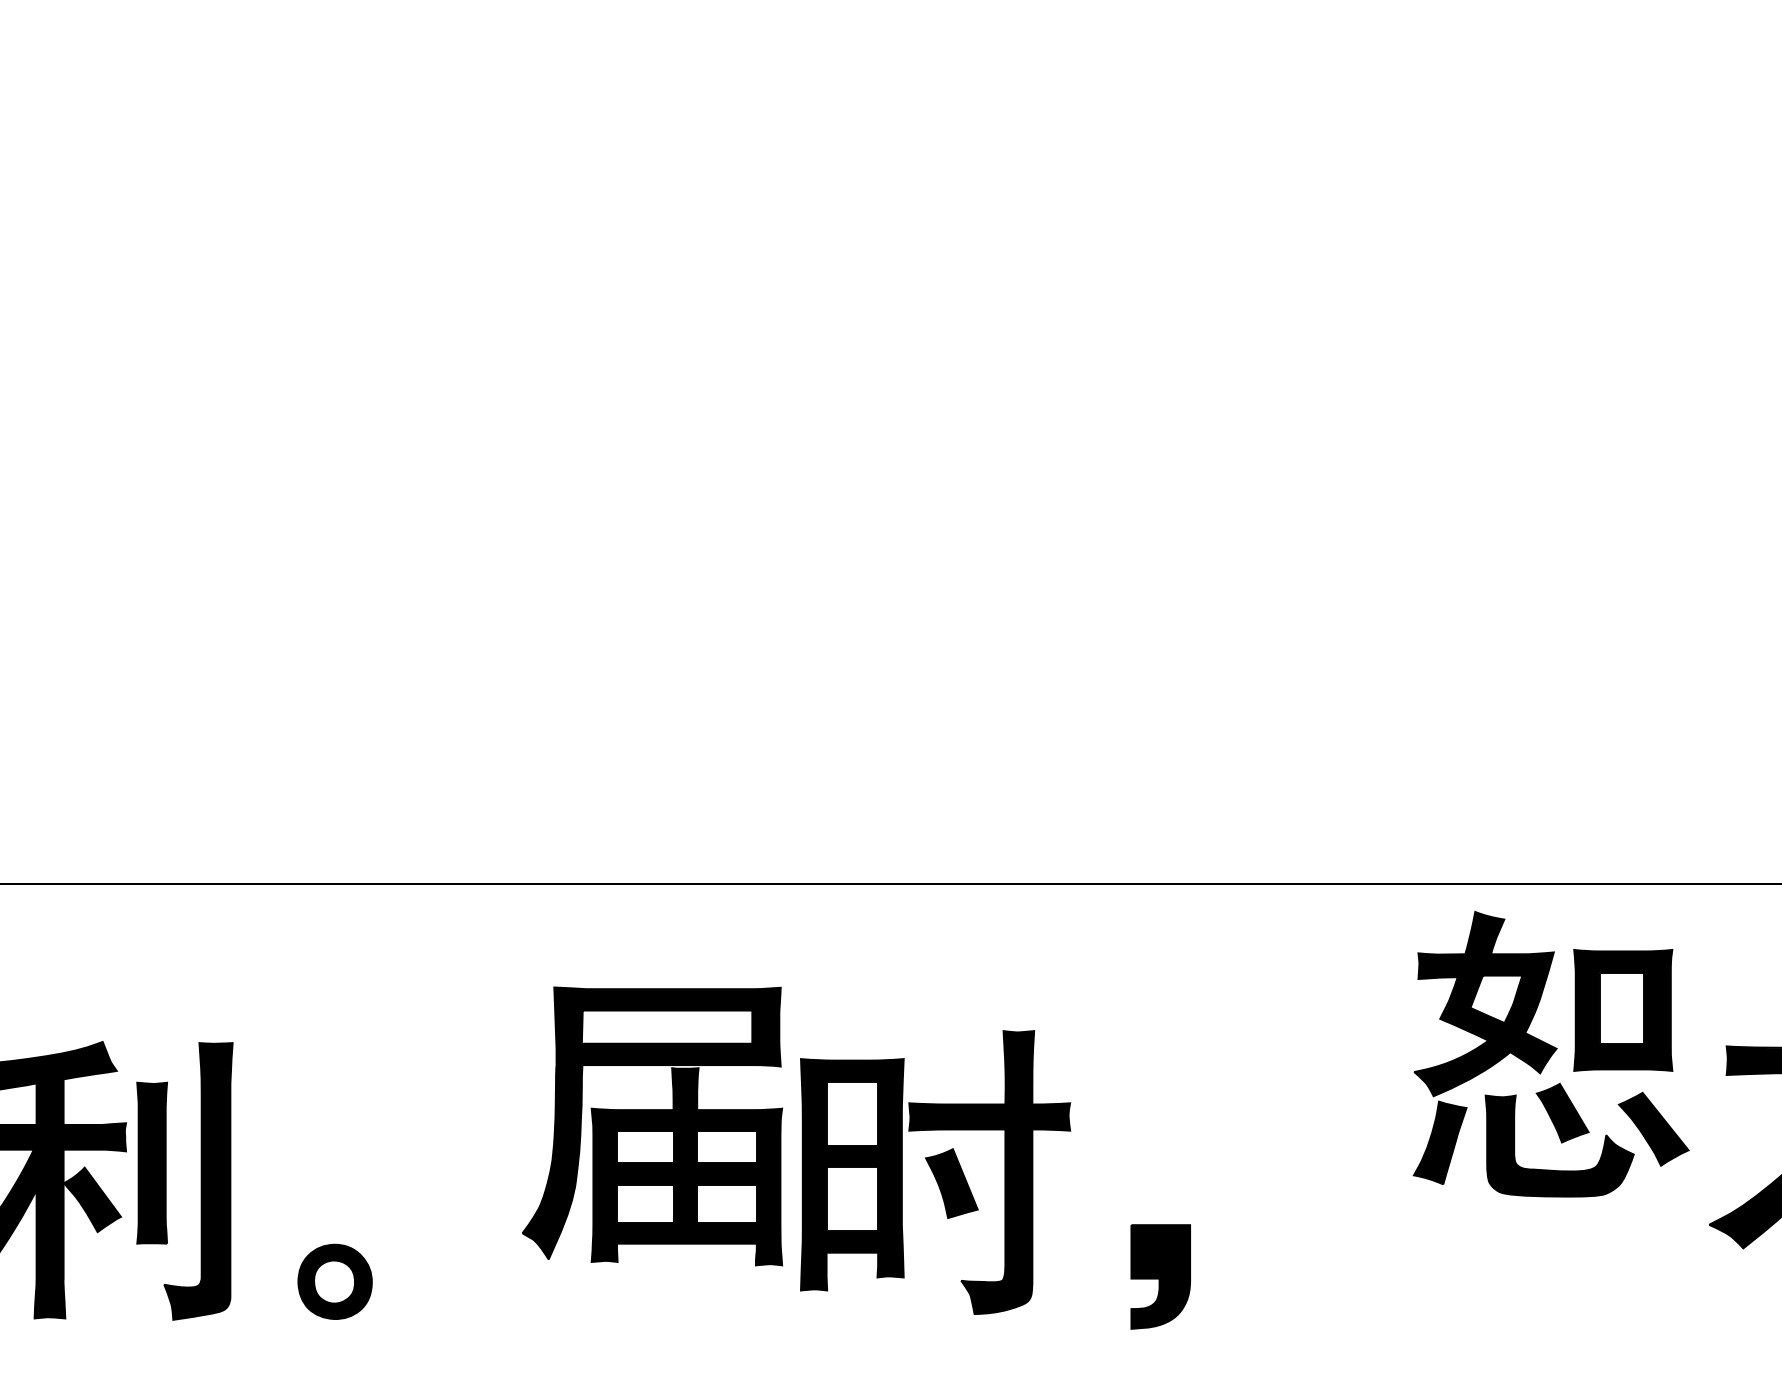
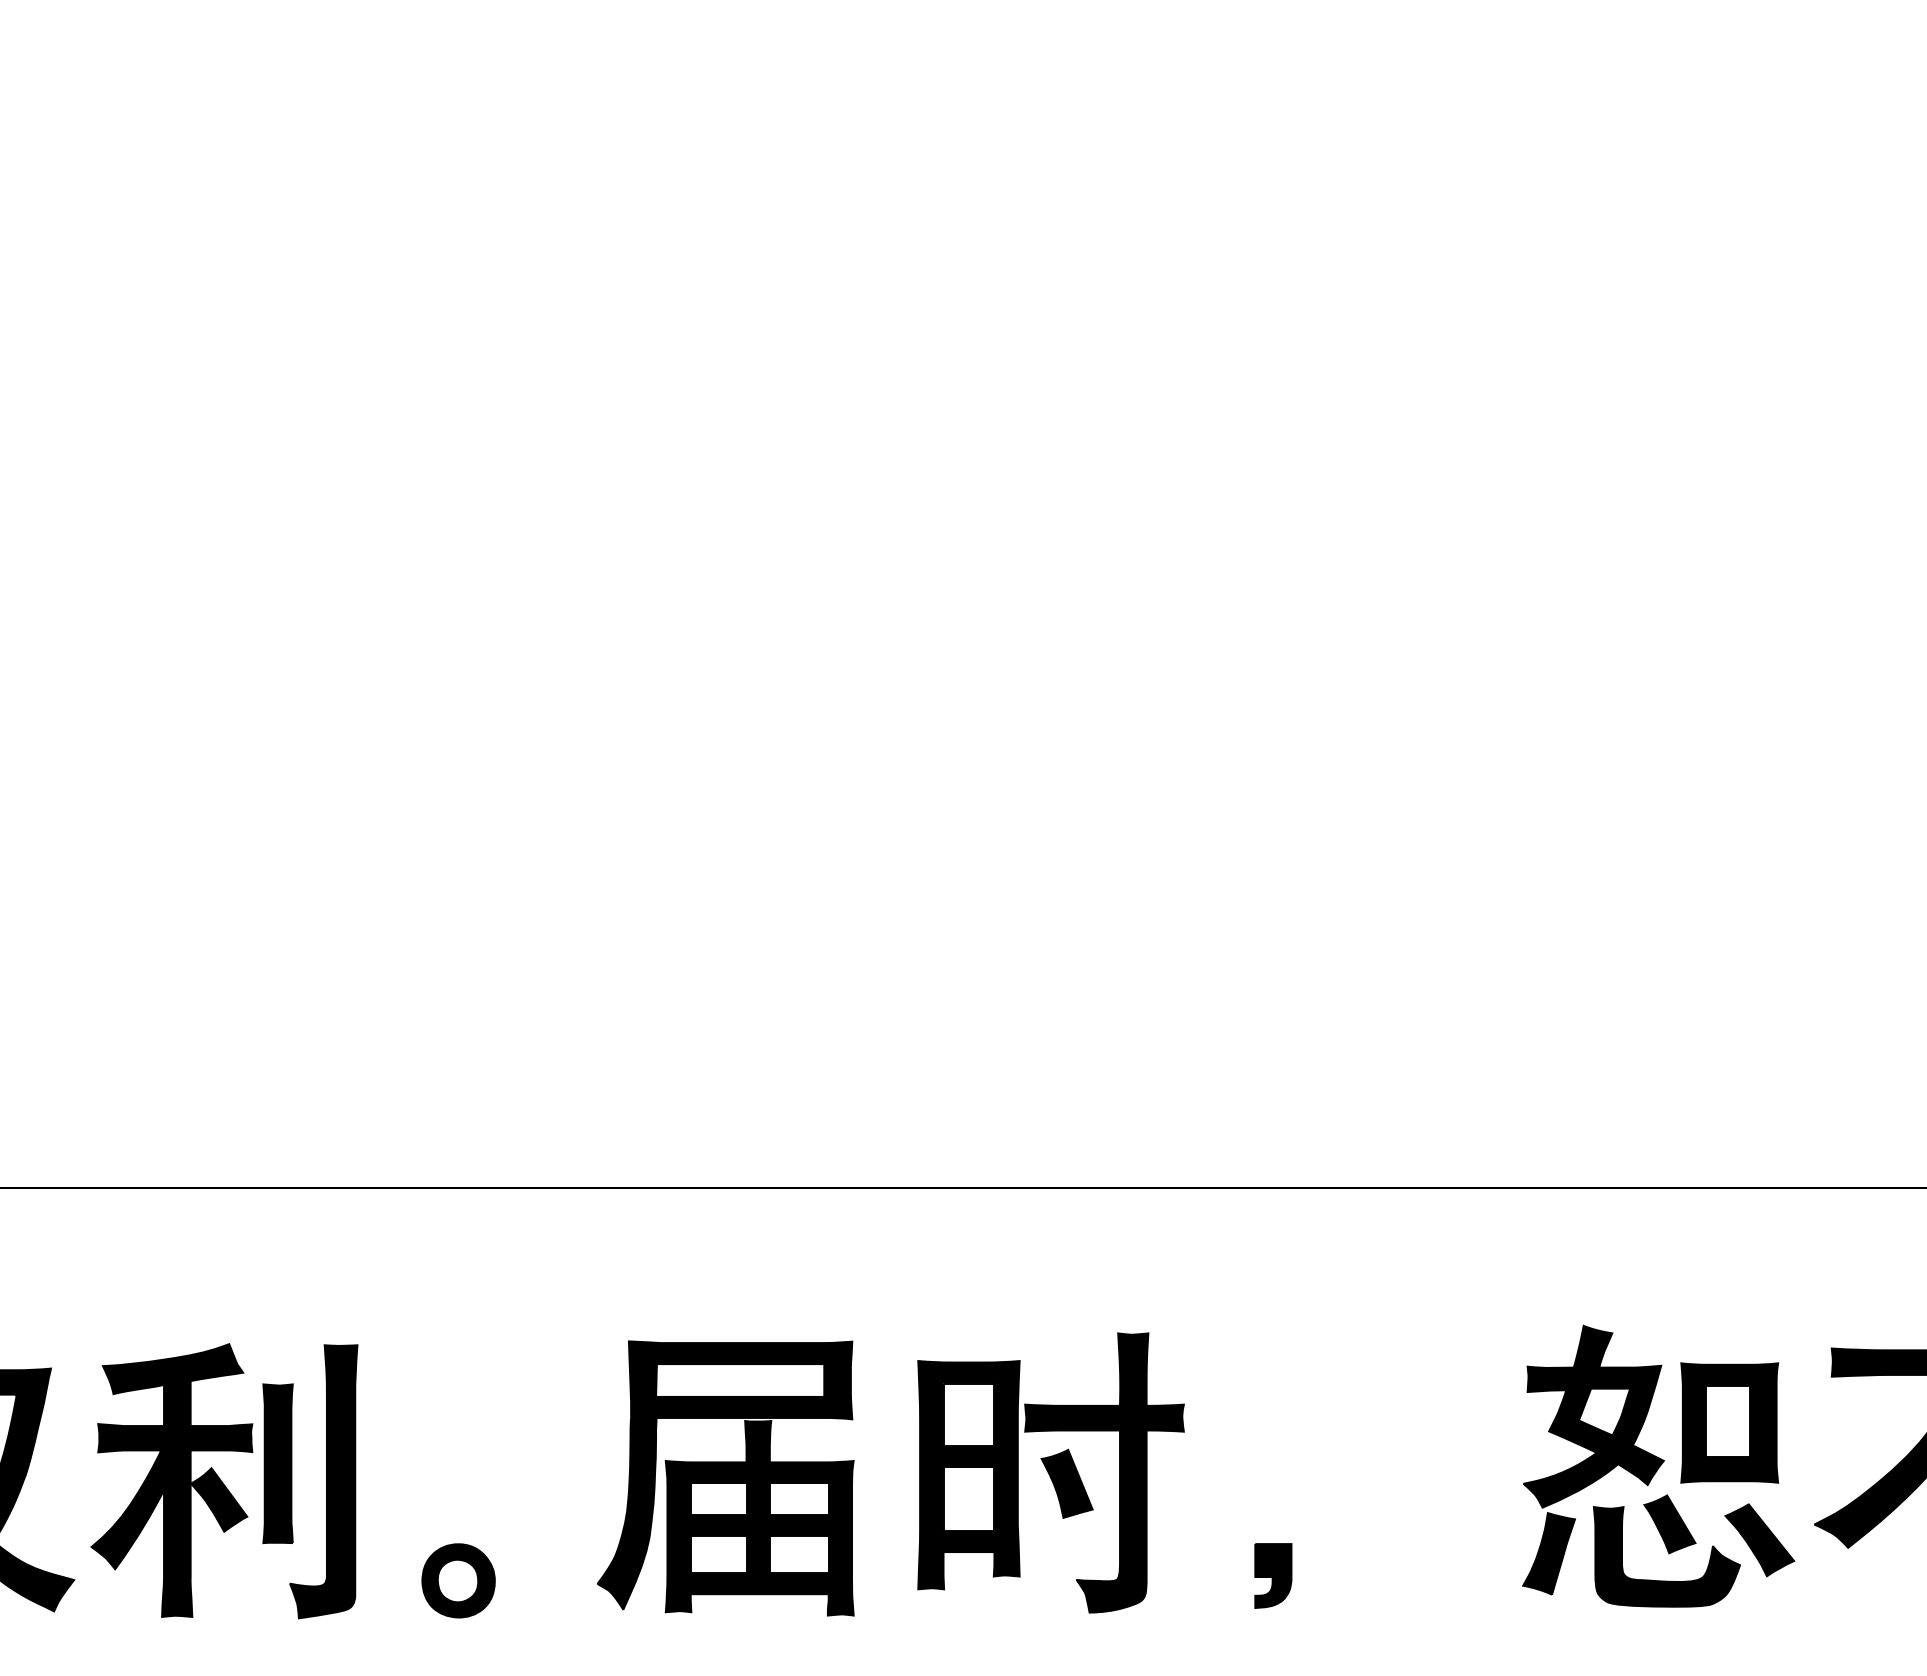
part: (1551, 1053) -> (1658, 1465), moved
part: (652, 1126) -> (725, 1478), moved
part: (1160, 1276) -> (1273, 1575), size x0.62

